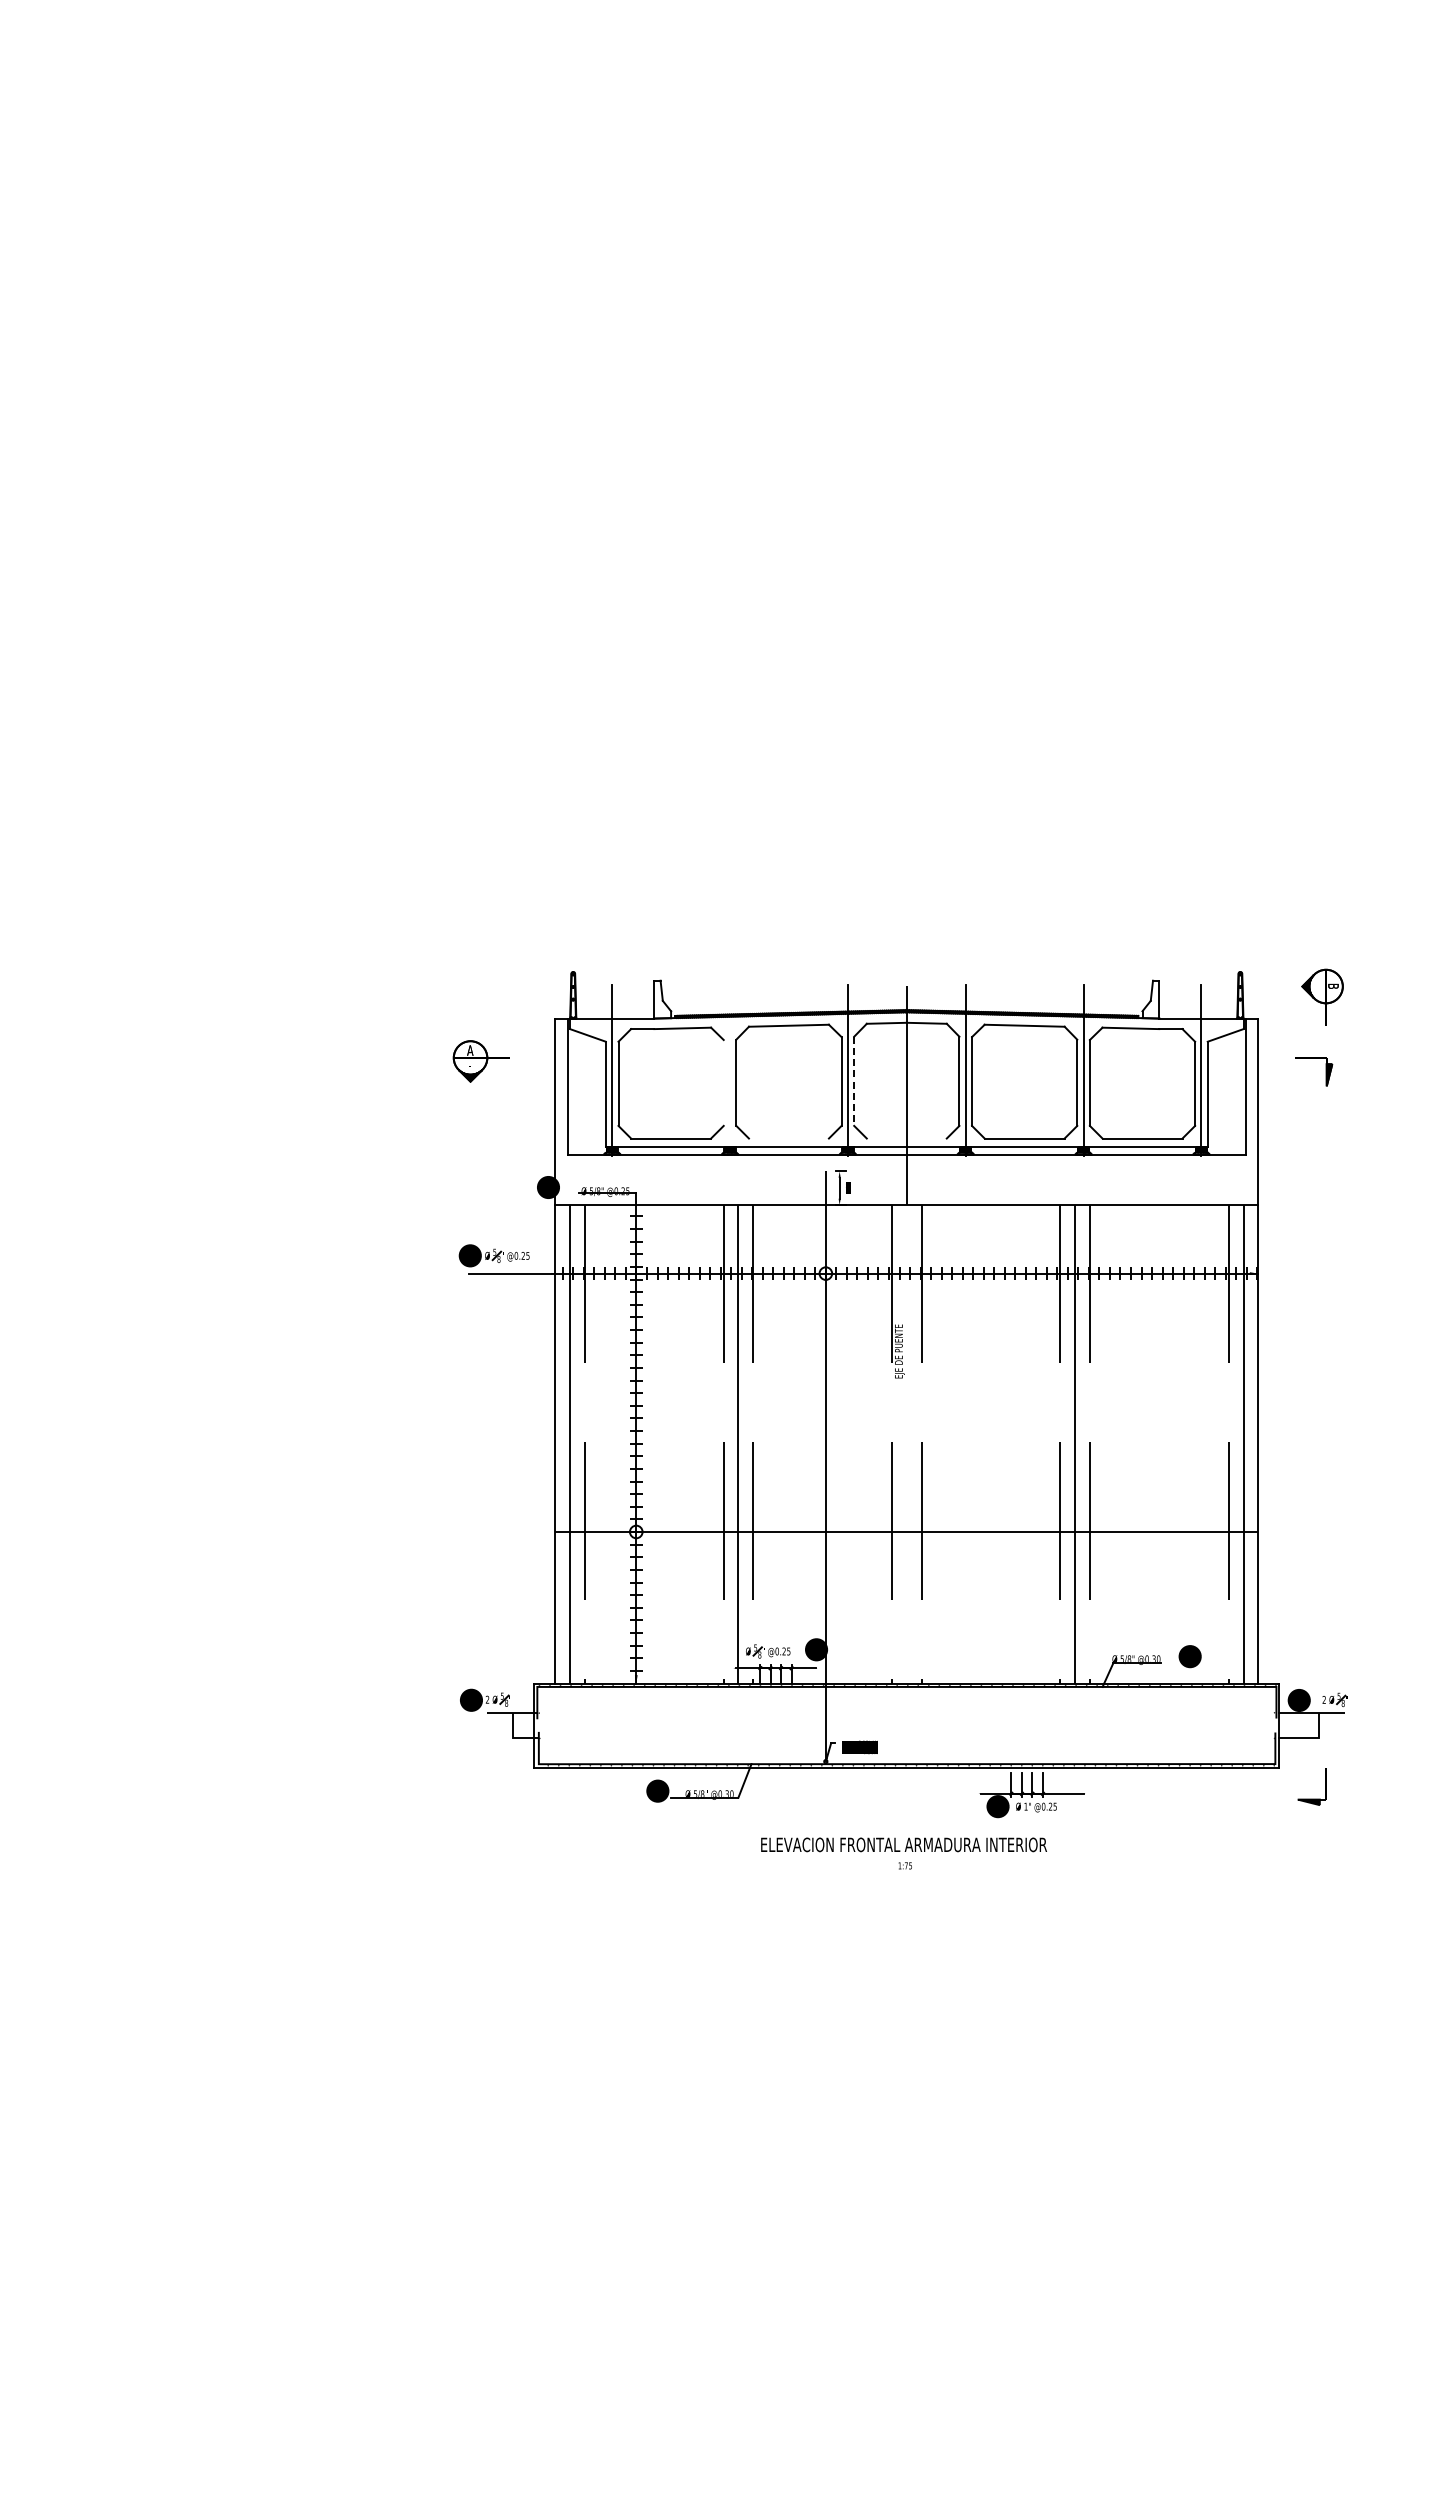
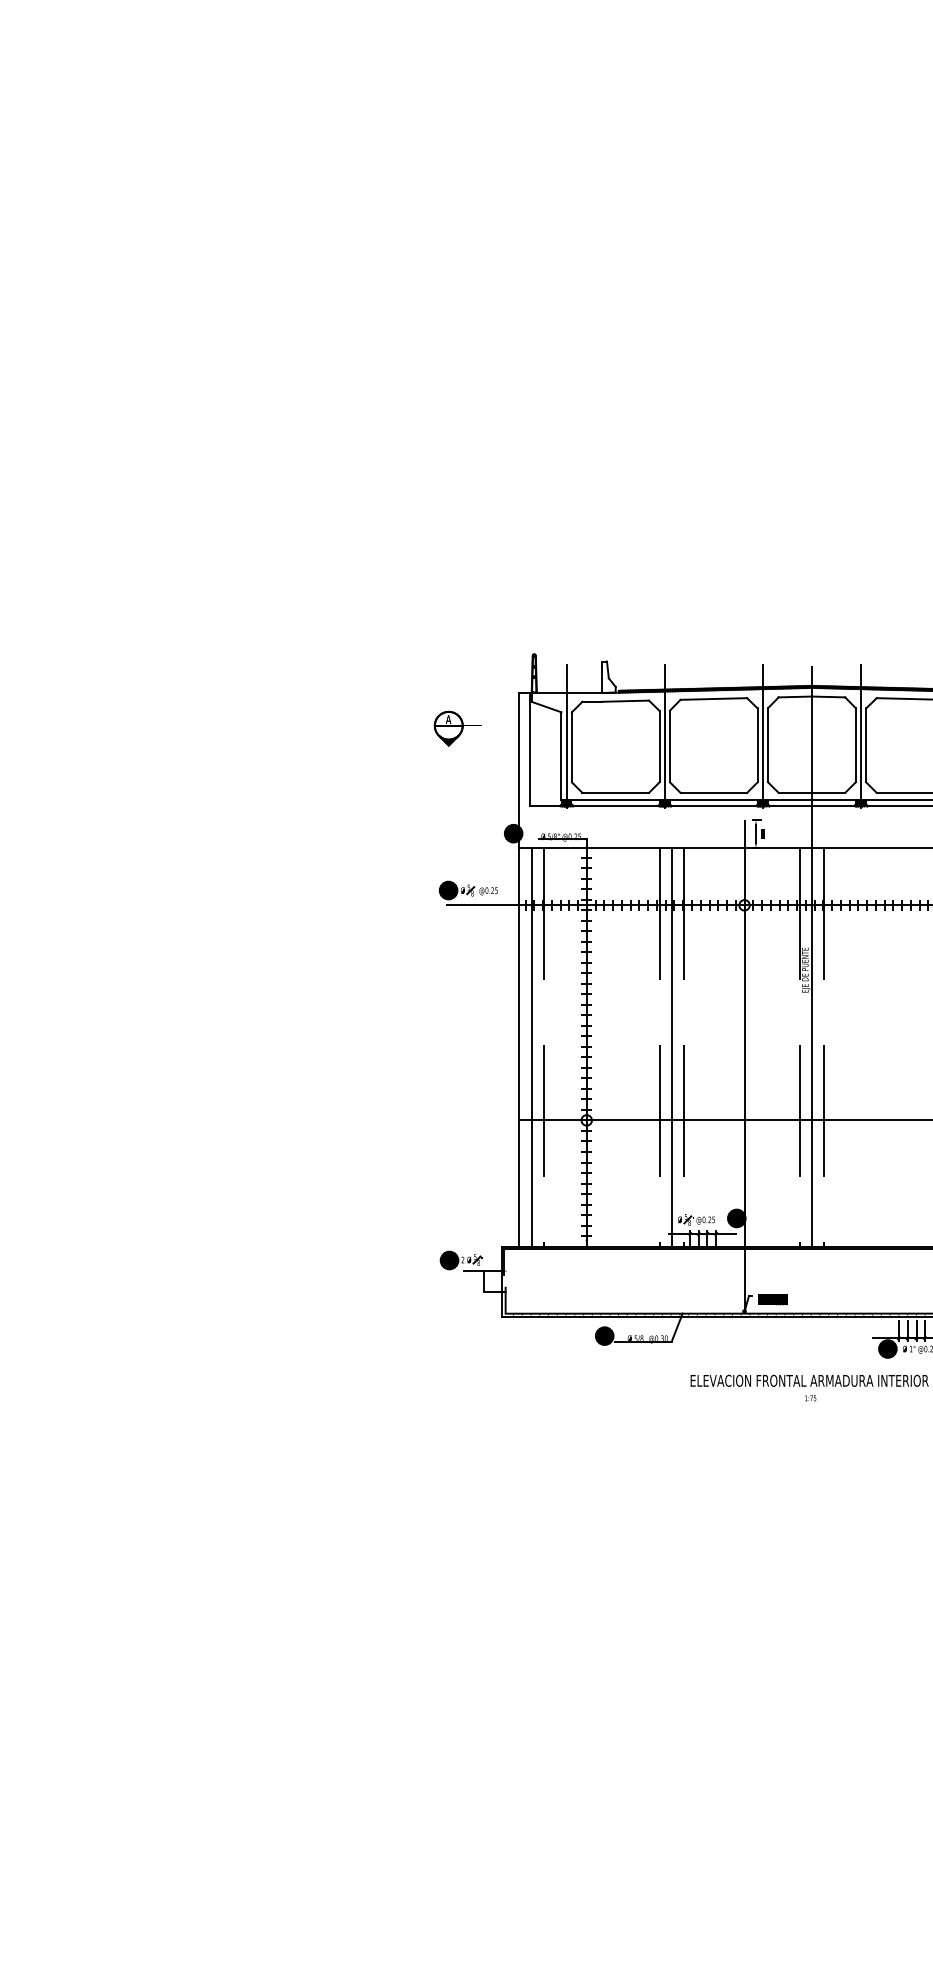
line: (730, 1070) -> (665, 736), added
line: (854, 1081) -> (768, 745), dashed -> solid
line: (723, 1082) -> (659, 746), added
line: (788, 1138) -> (713, 792), added
line: (906, 1138) -> (811, 792), added
line: (906, 1444) -> (811, 1047), added

